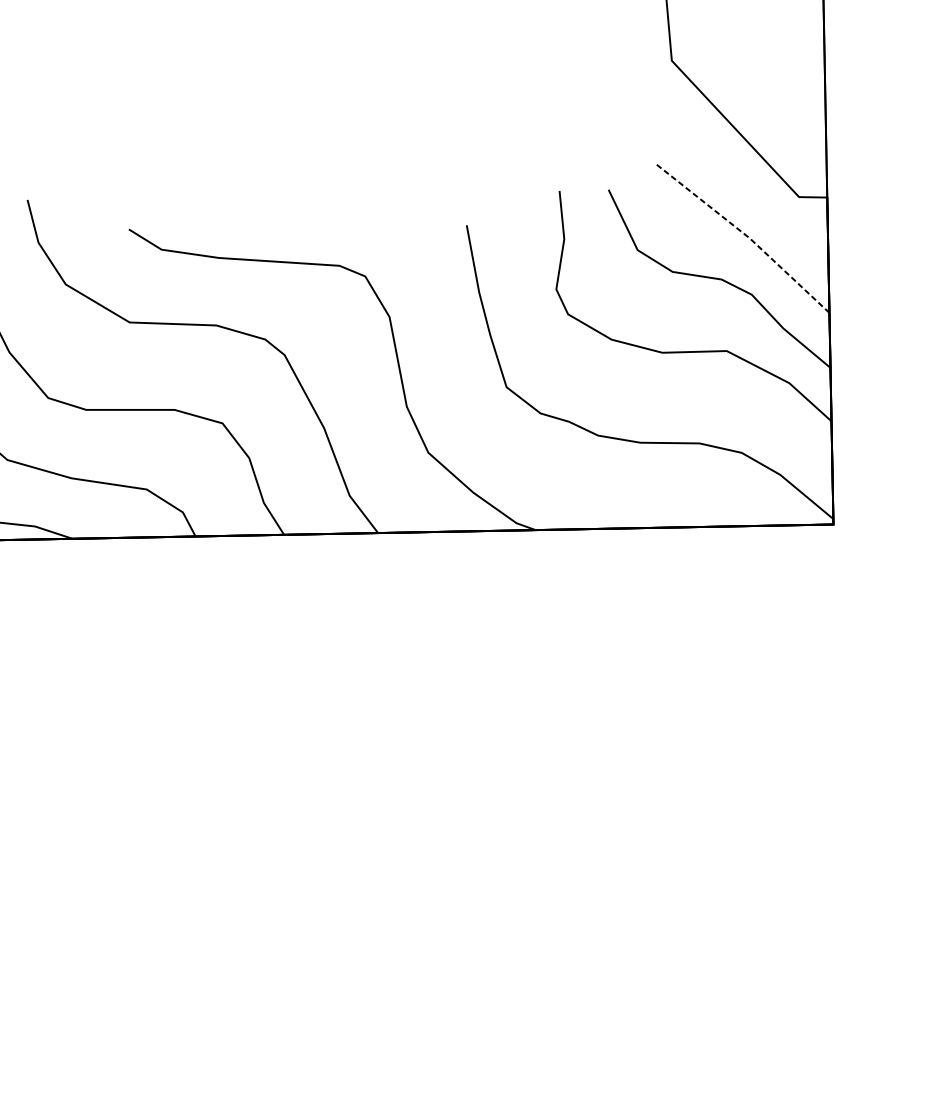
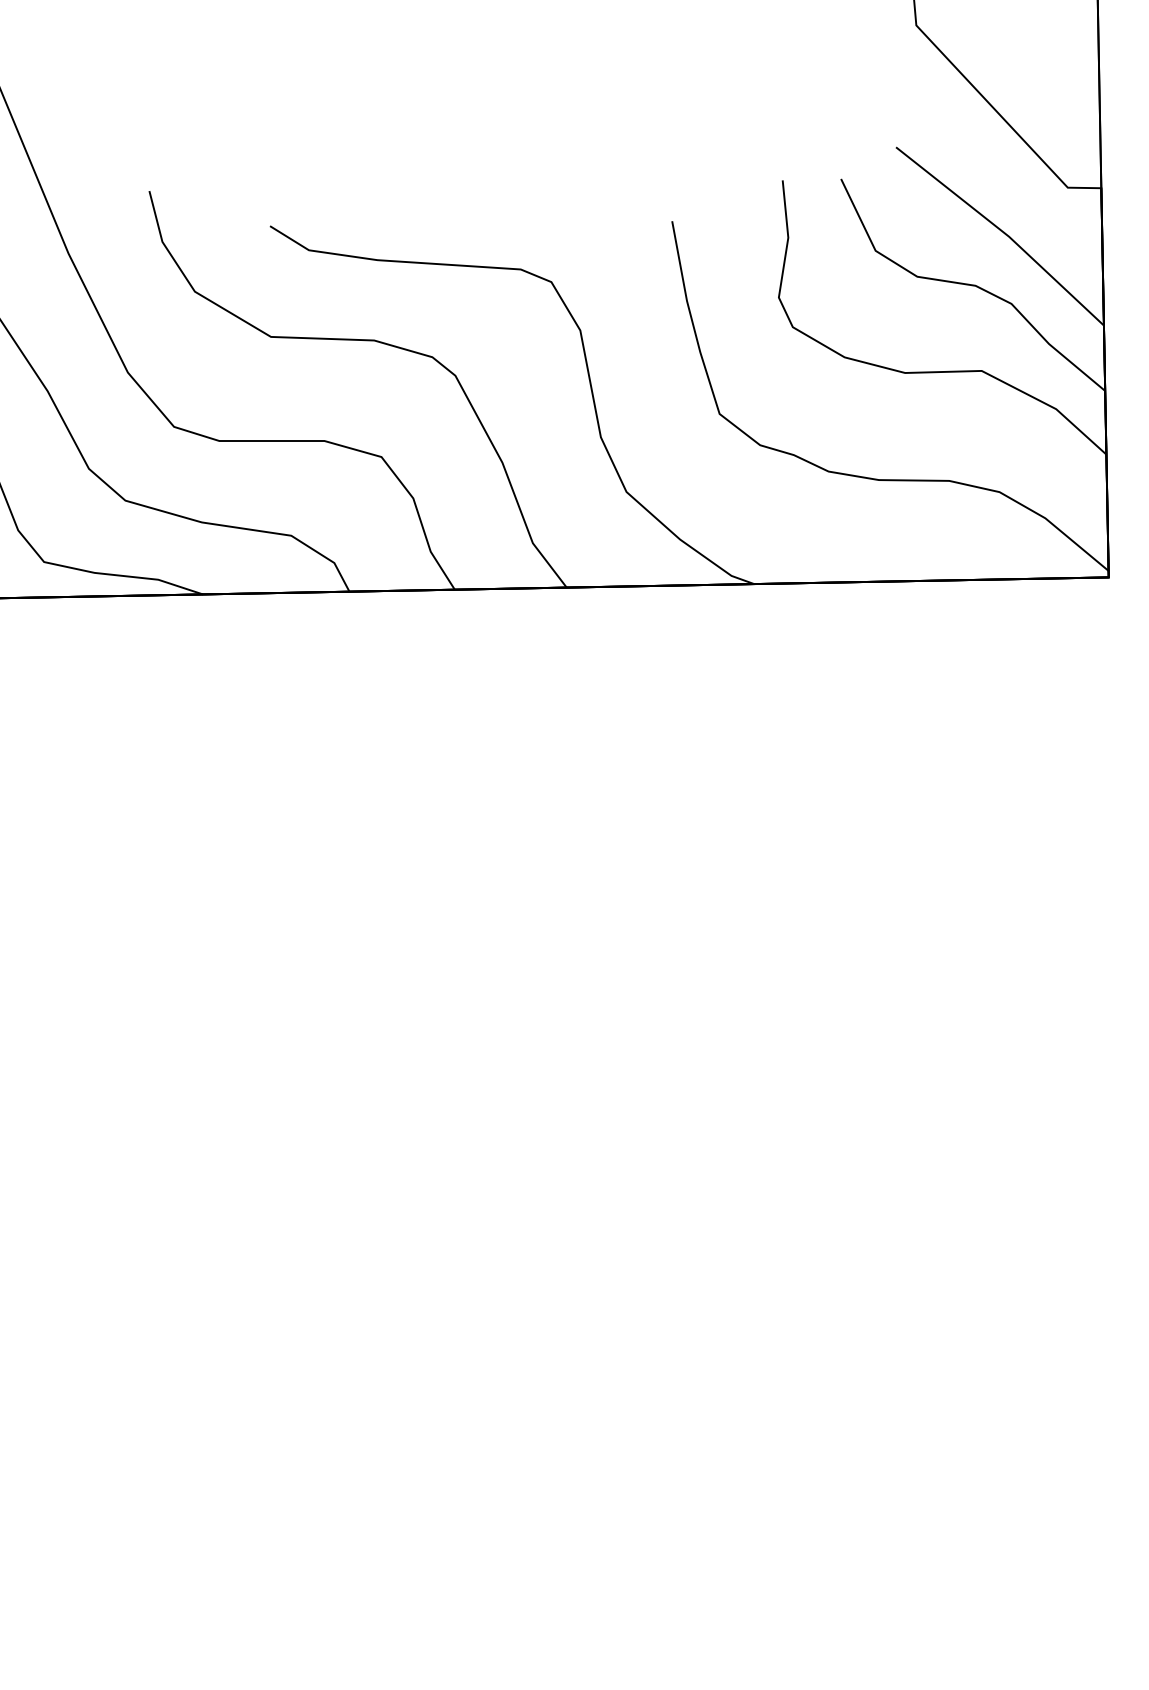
line: (745, 234) -> (1003, 232), dashed -> solid

